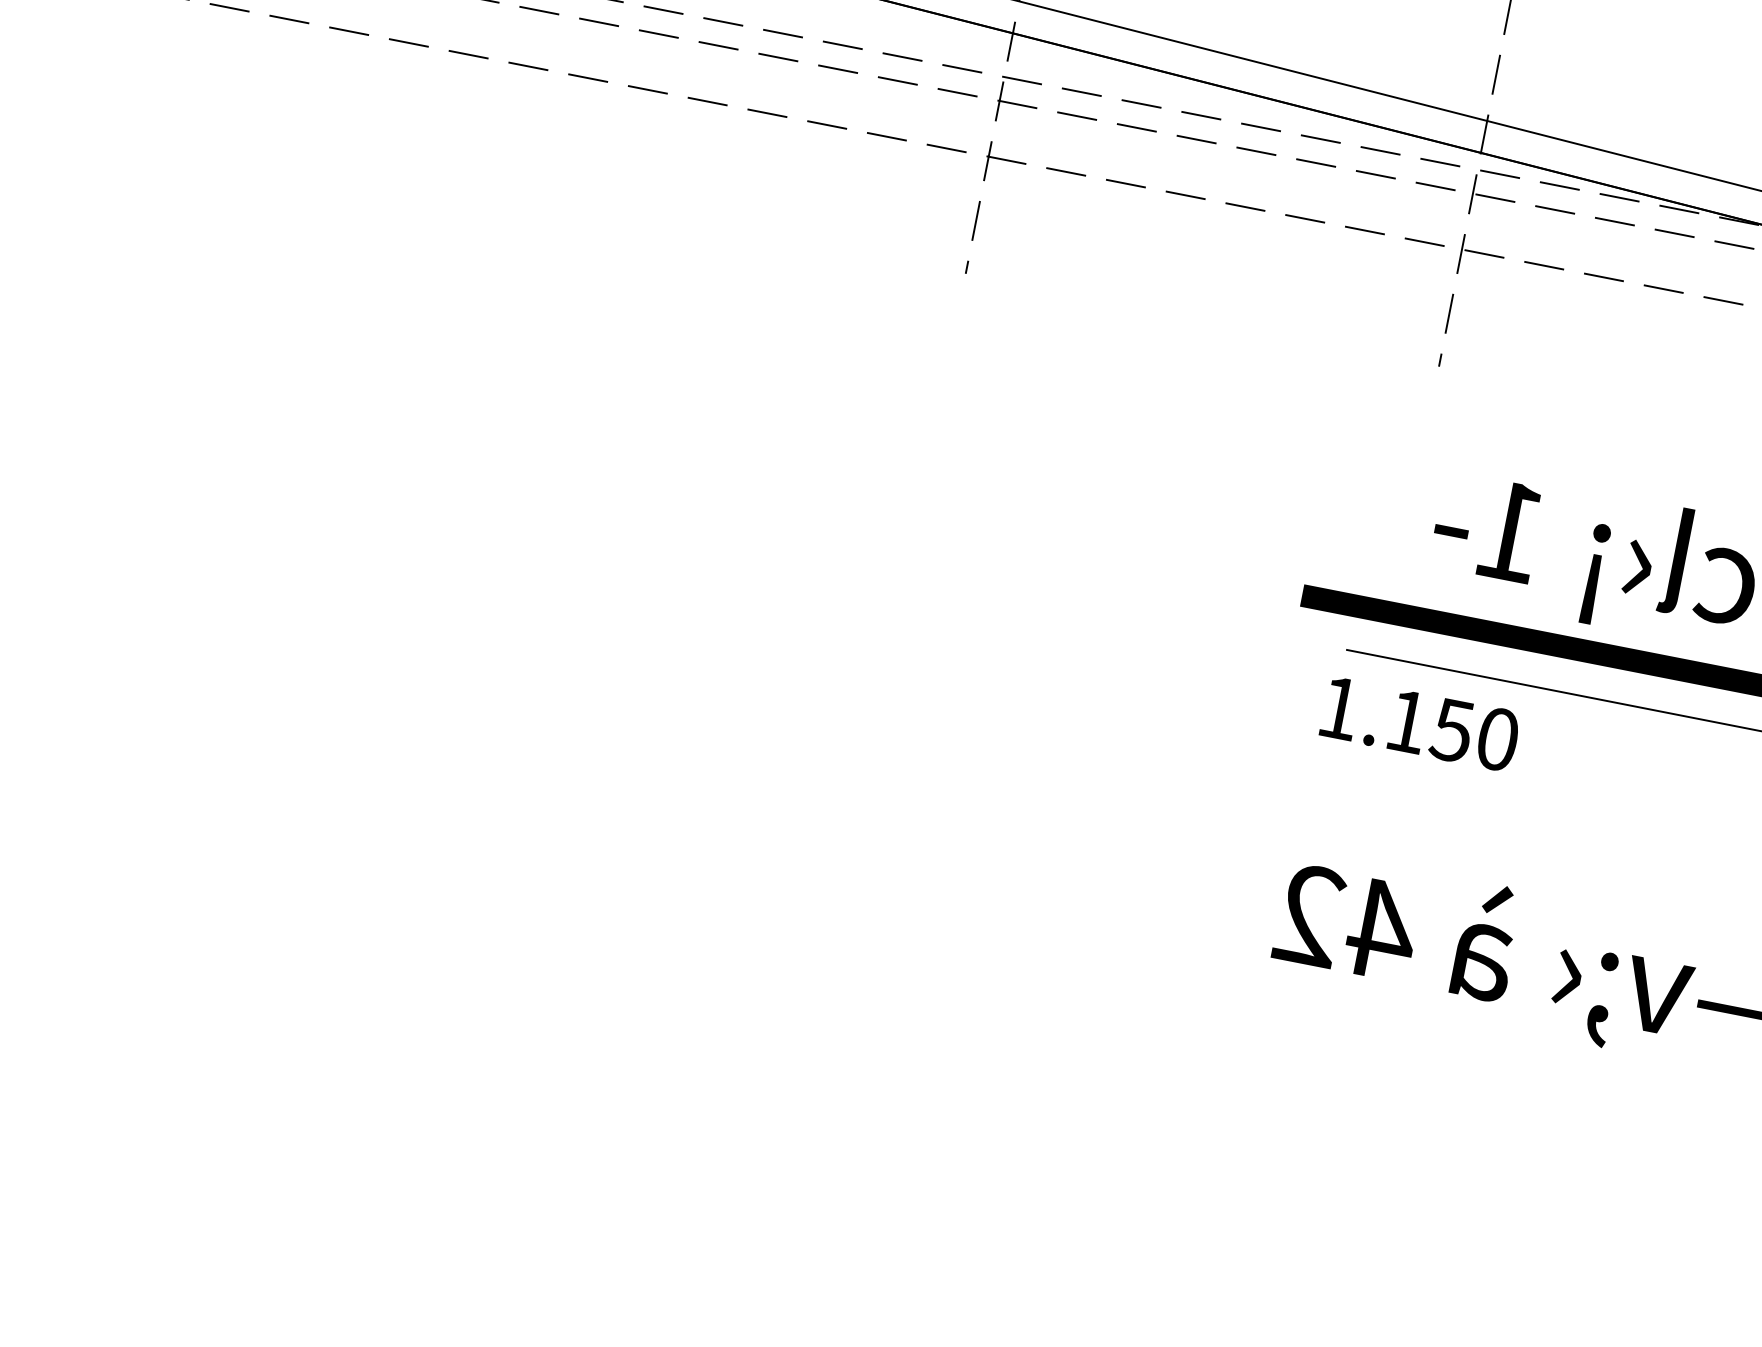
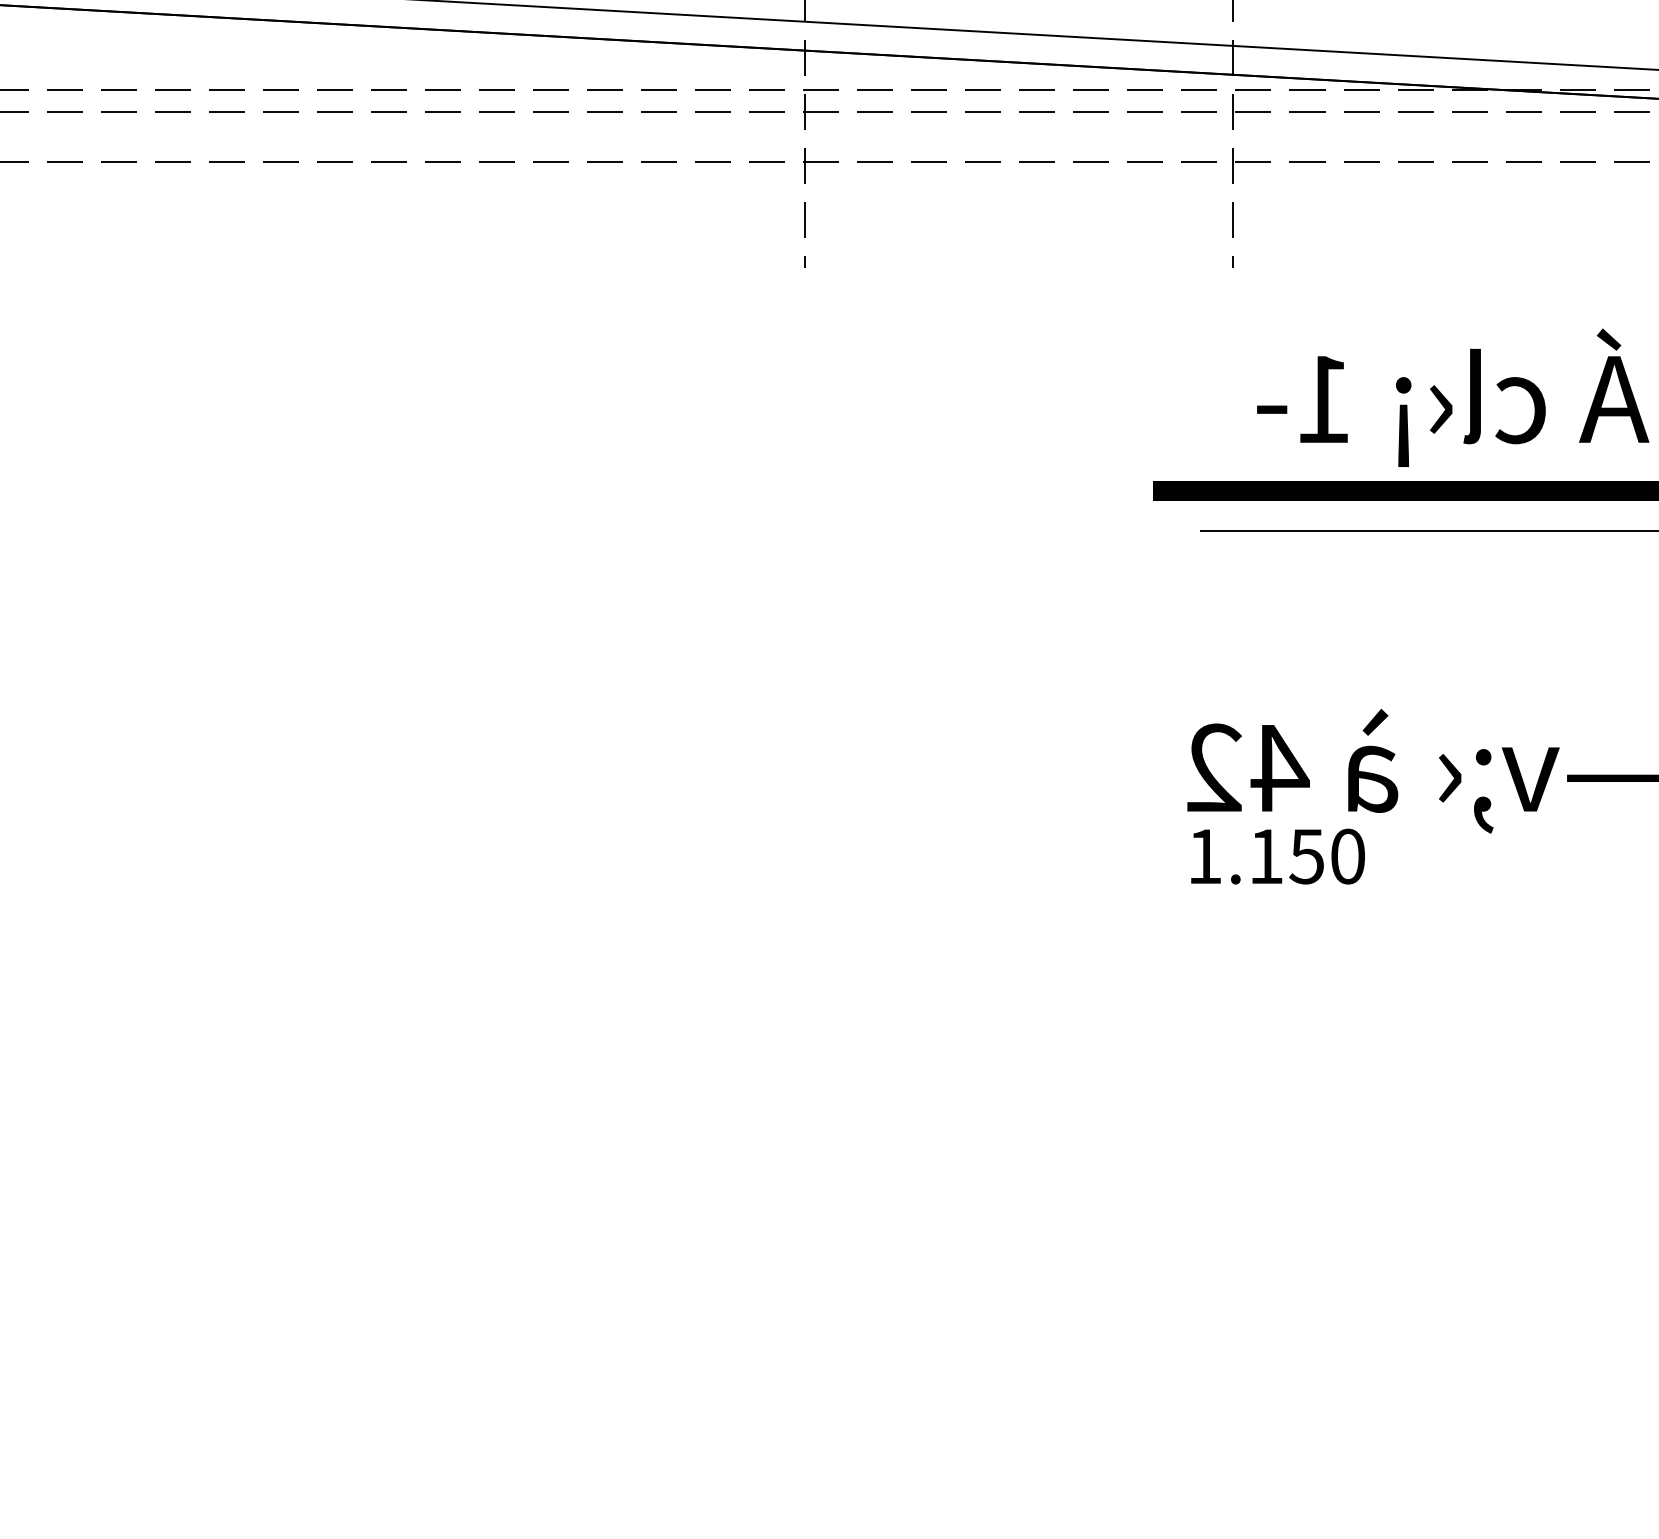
text: (1419, 723) -> (1277, 856), moved

